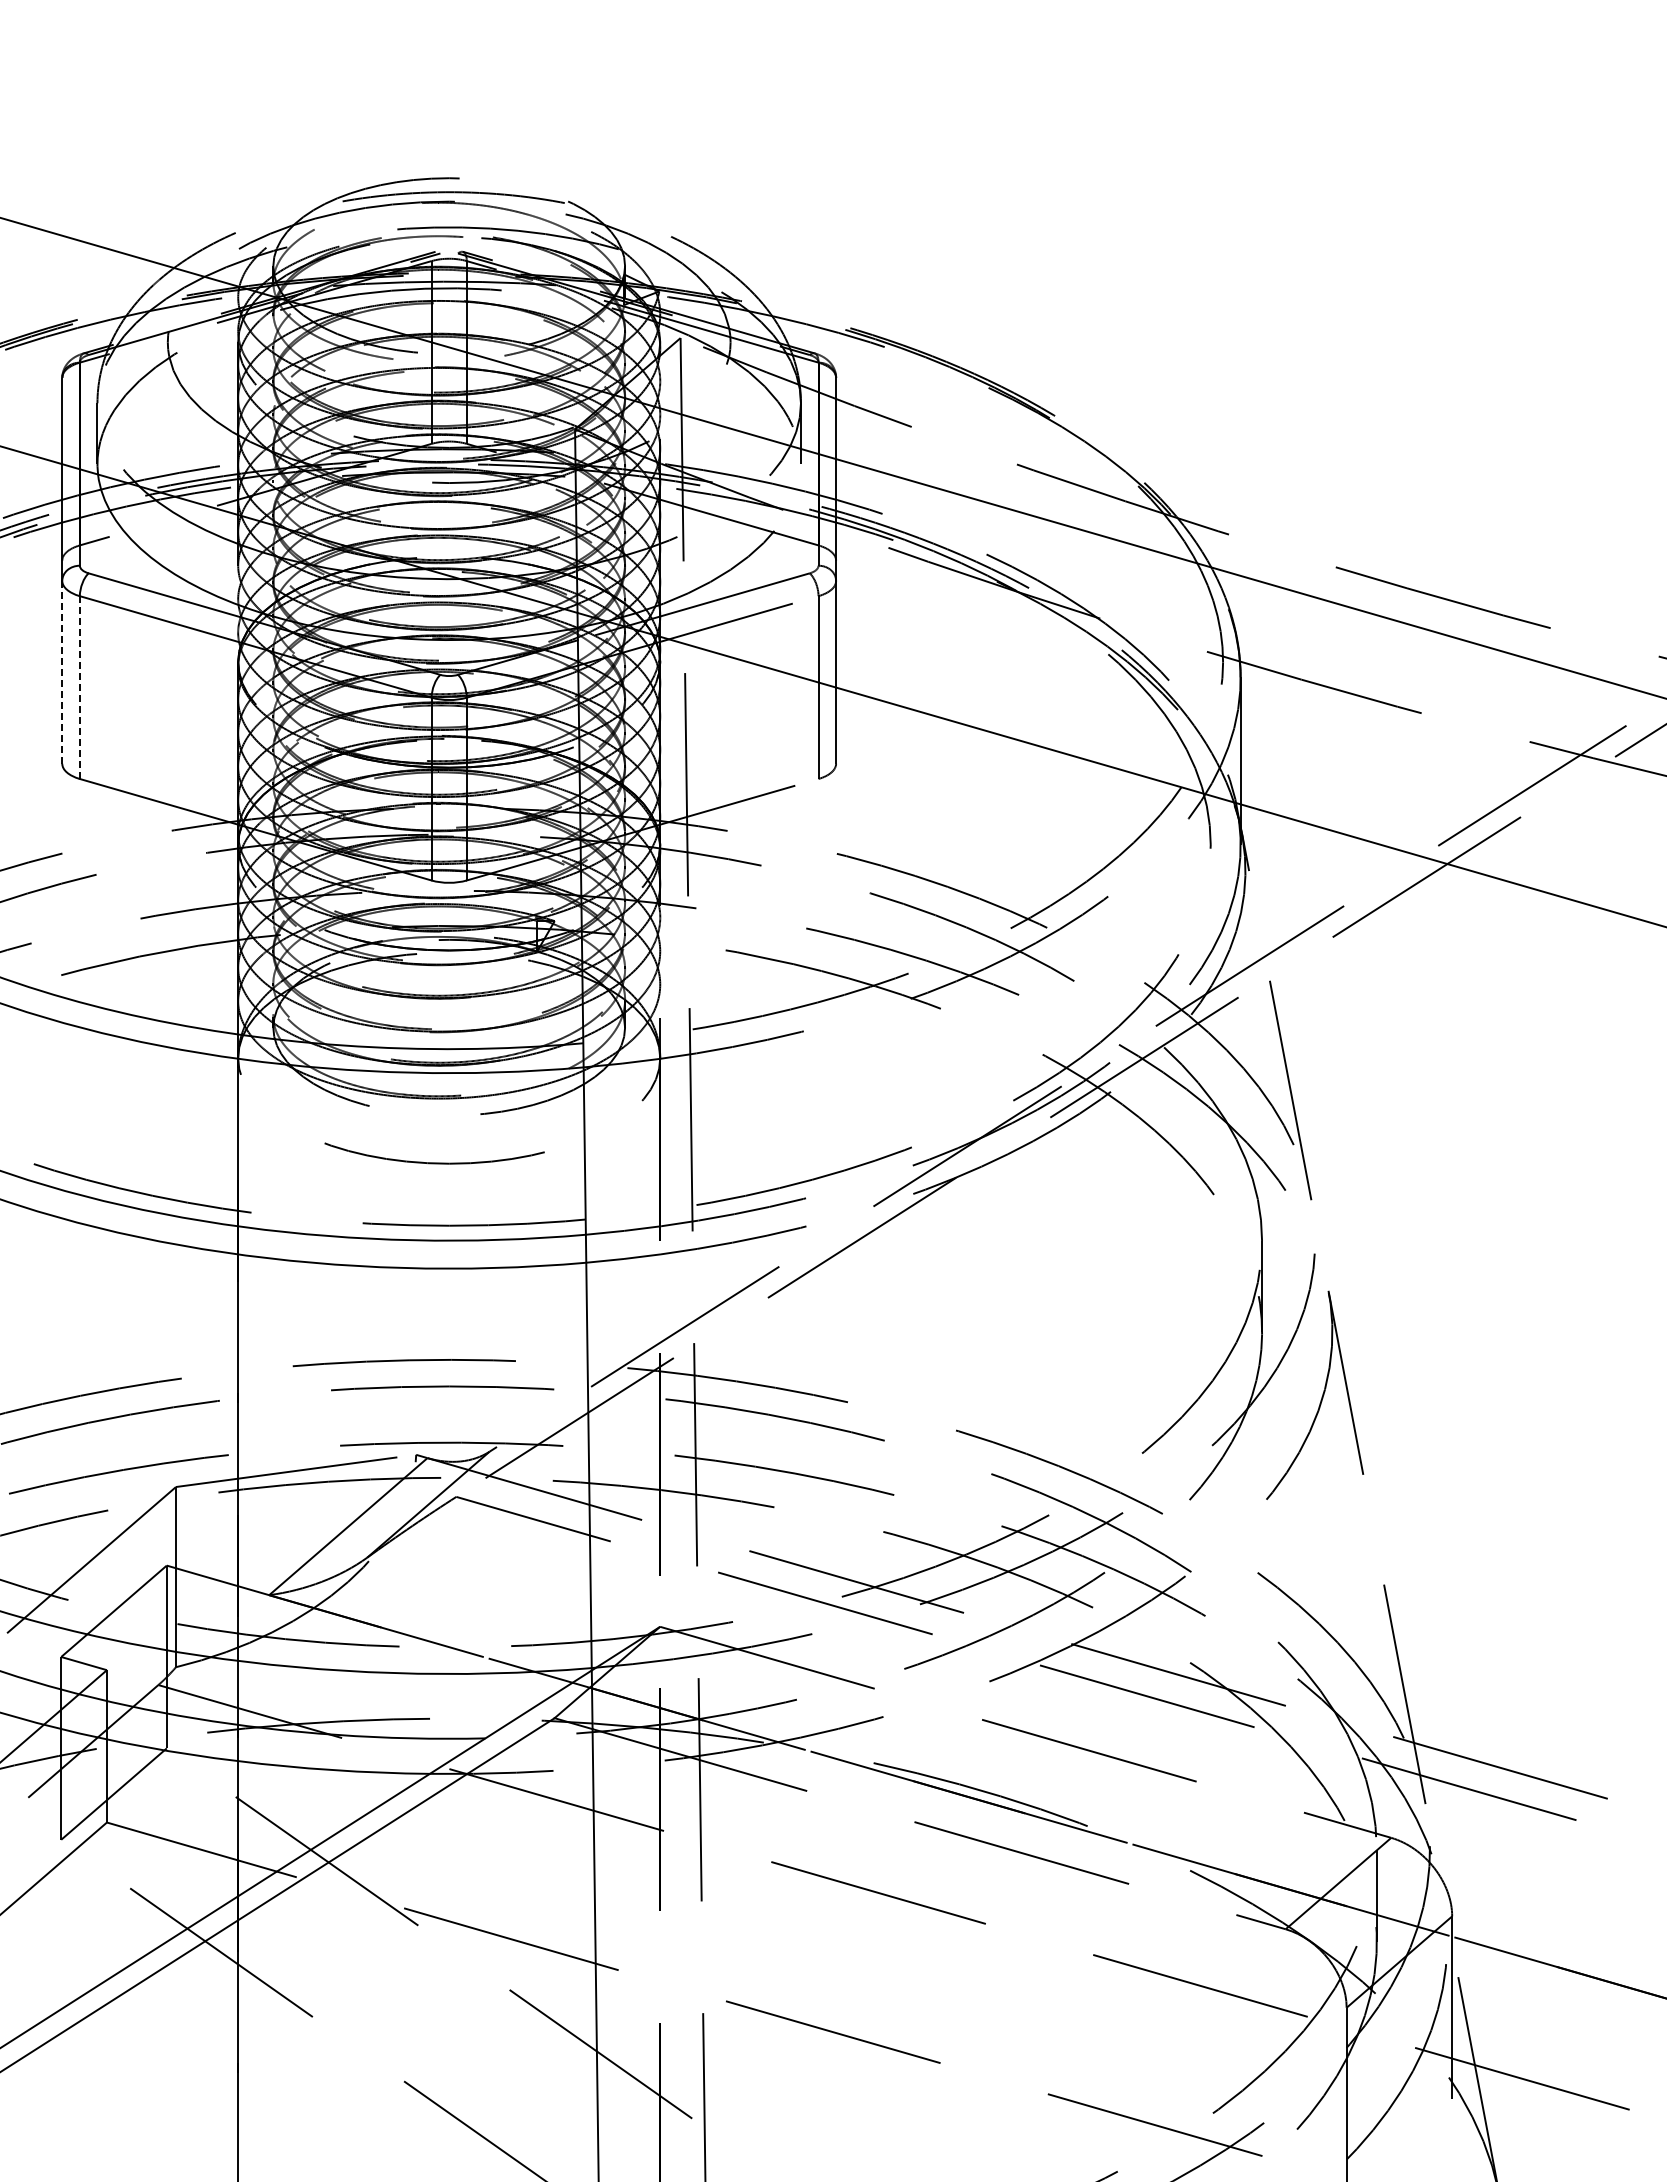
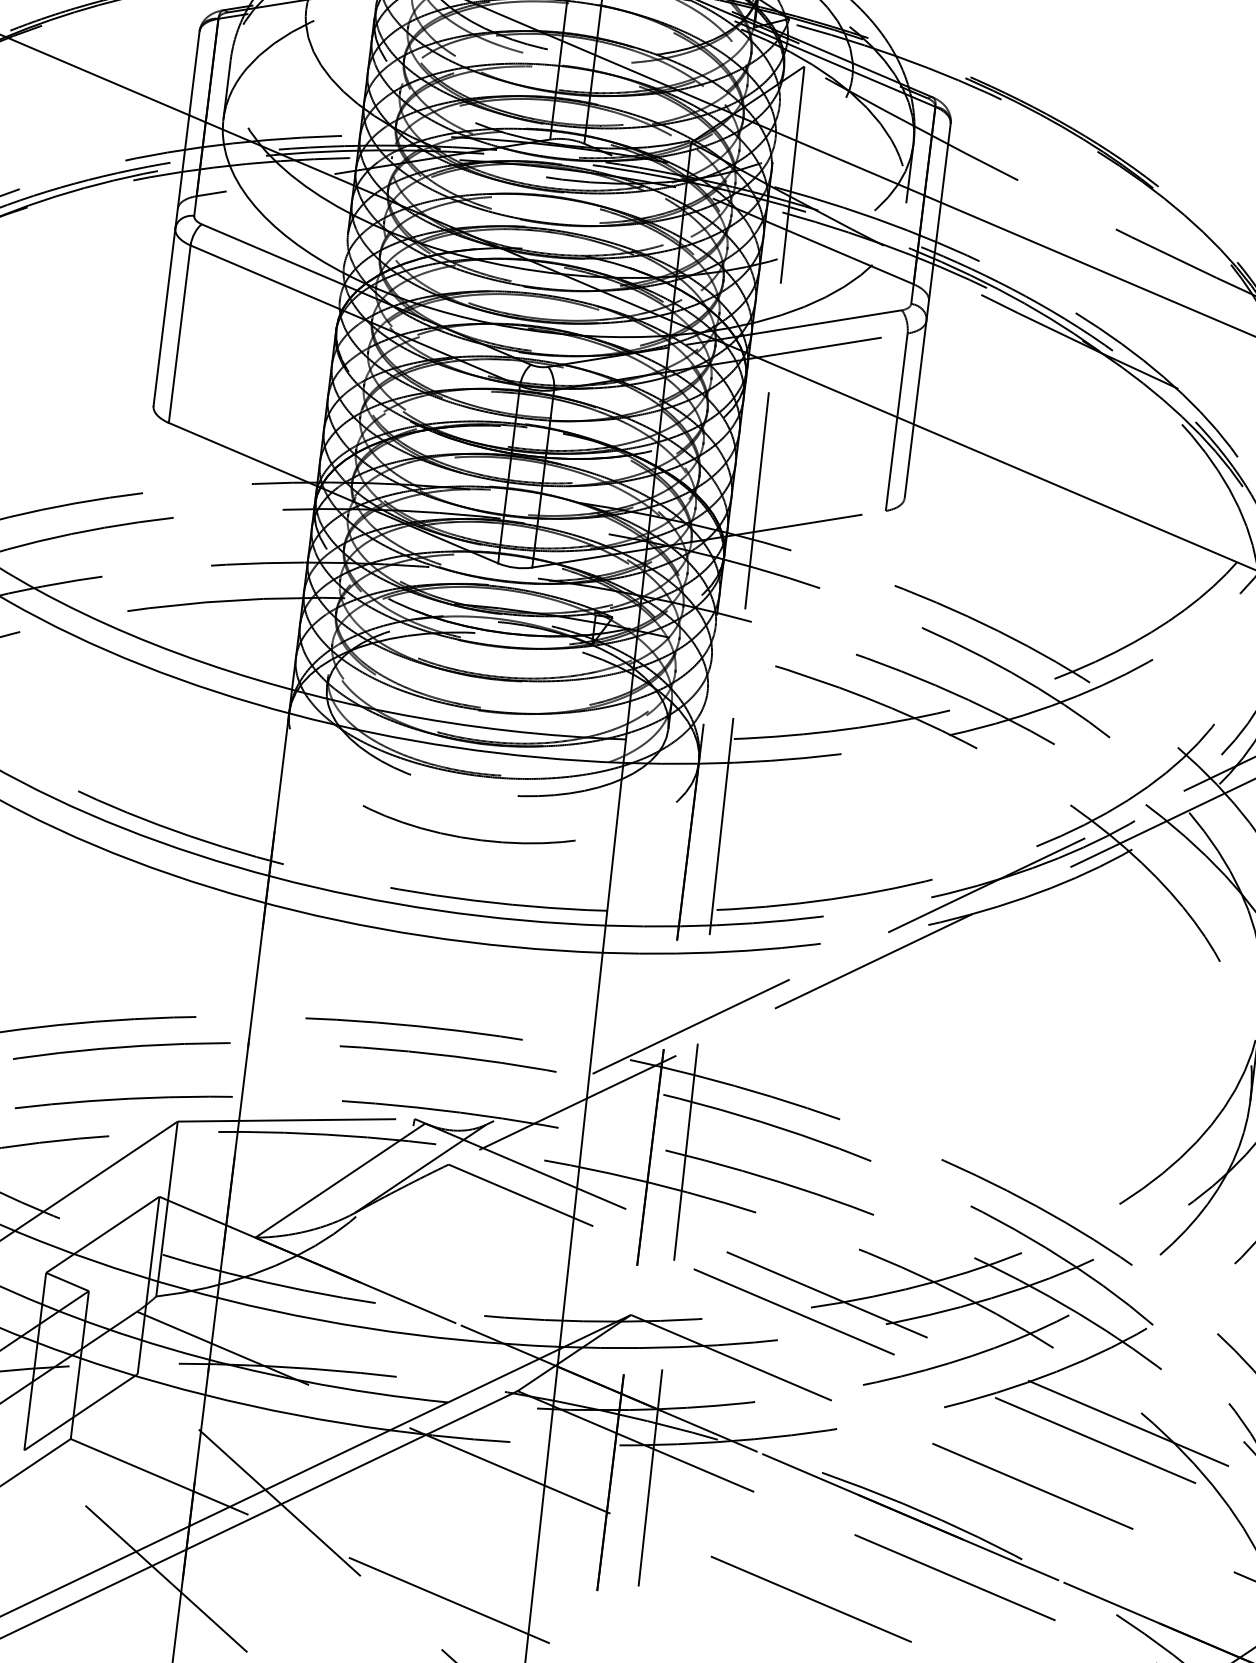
line: (62, 672) -> (164, 317), dashed -> solid
line: (79, 687) -> (179, 334), dashed -> solid

